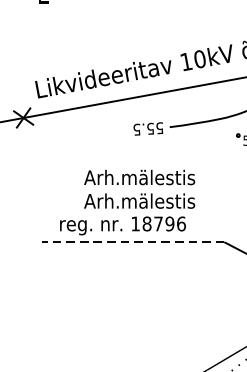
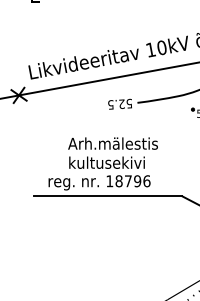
text: (150, 127) -> (121, 103), 55.5 -> 52.5
text: (138, 200) -> (112, 162), Arh.mälestis -> kultusekivi
line: (132, 242) -> (107, 196), dashed -> solid

